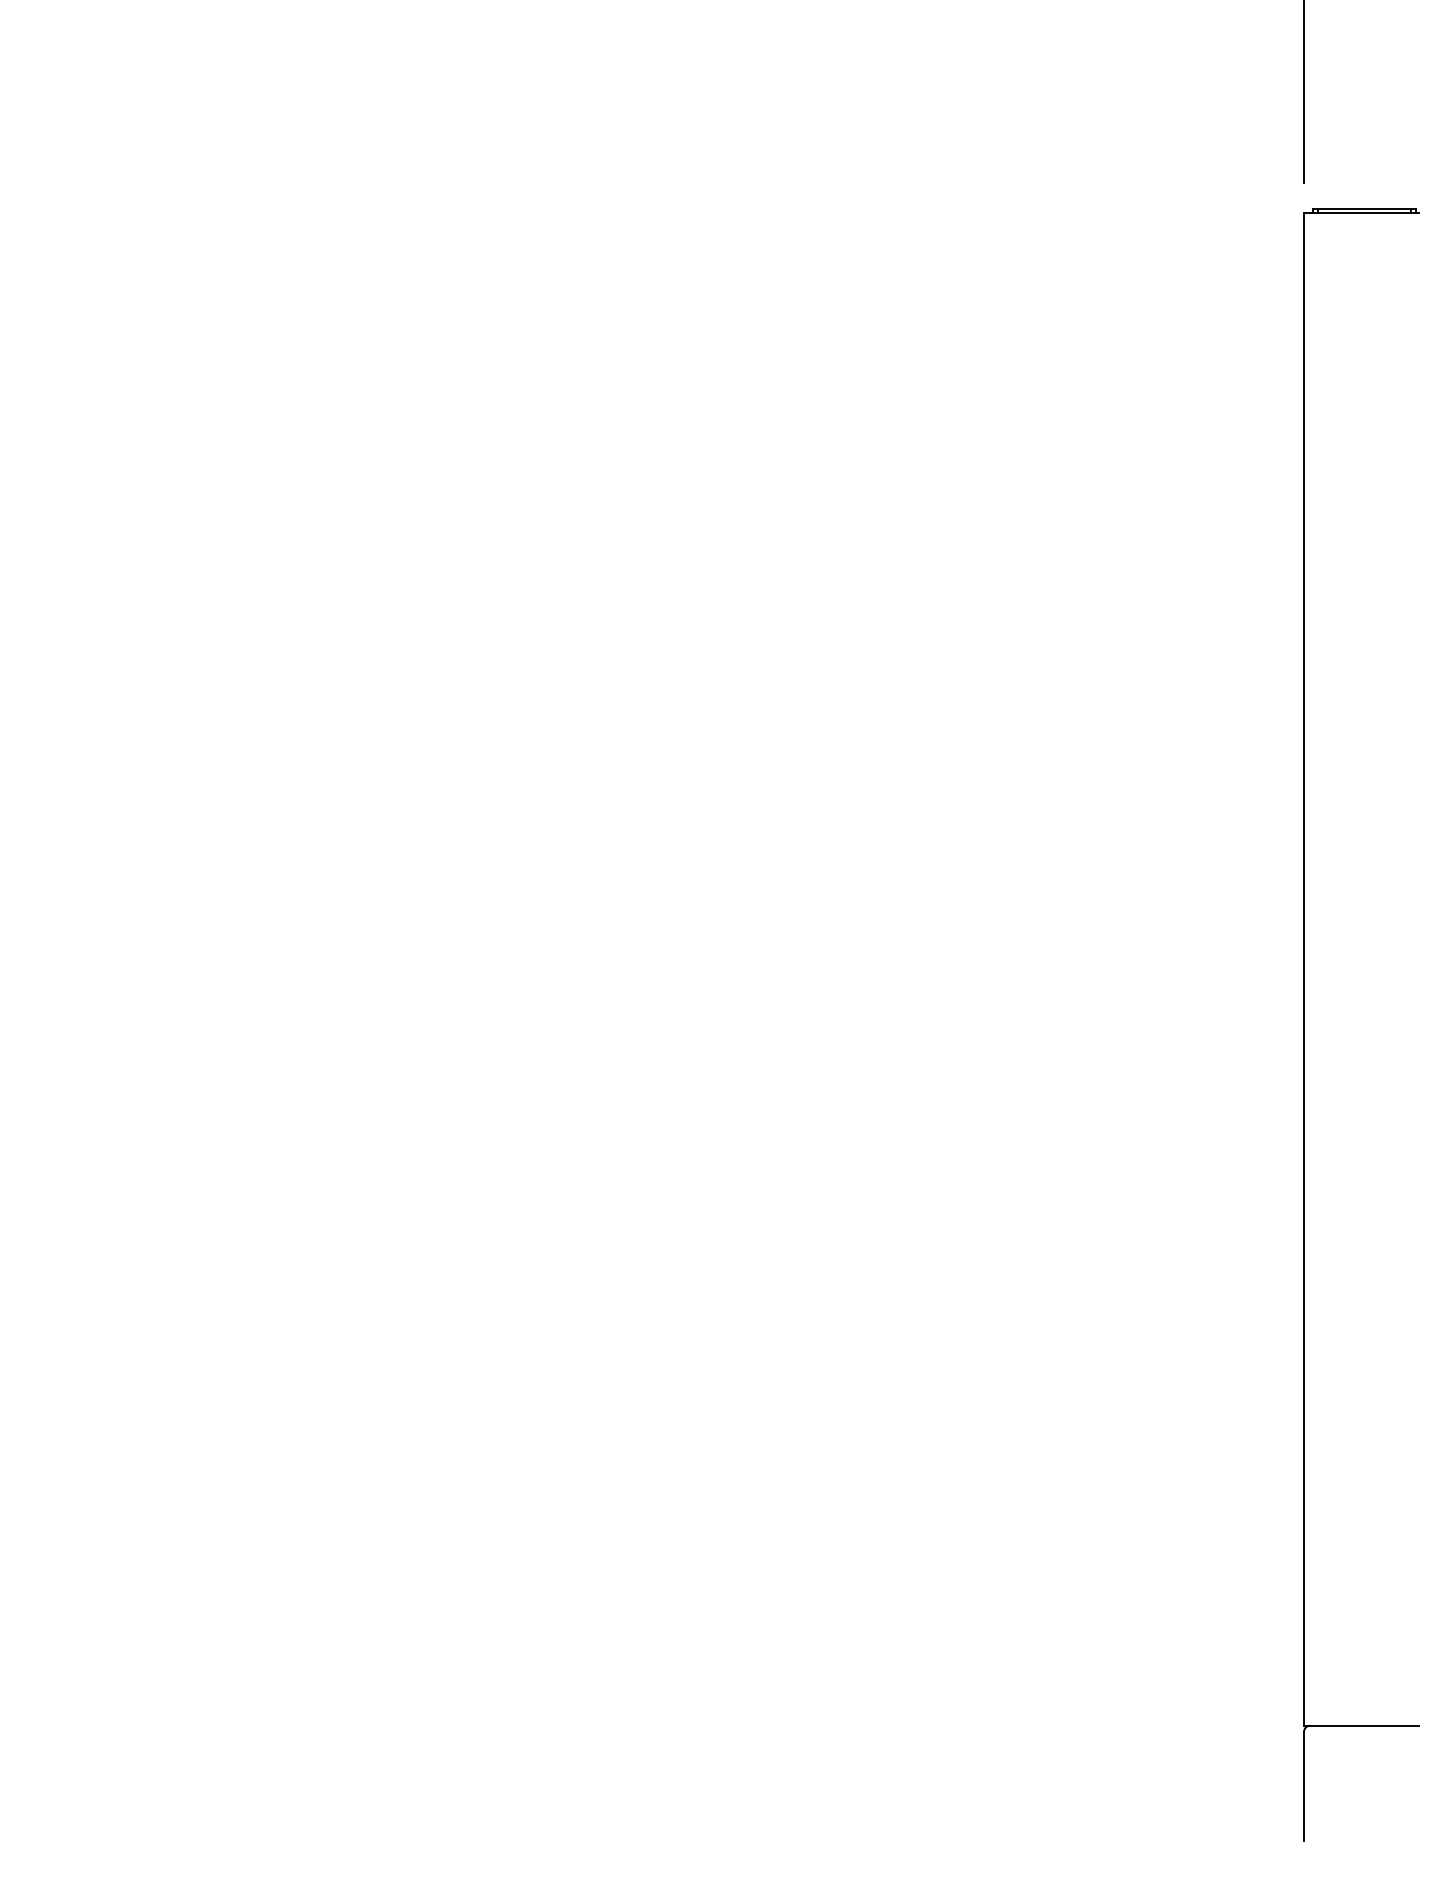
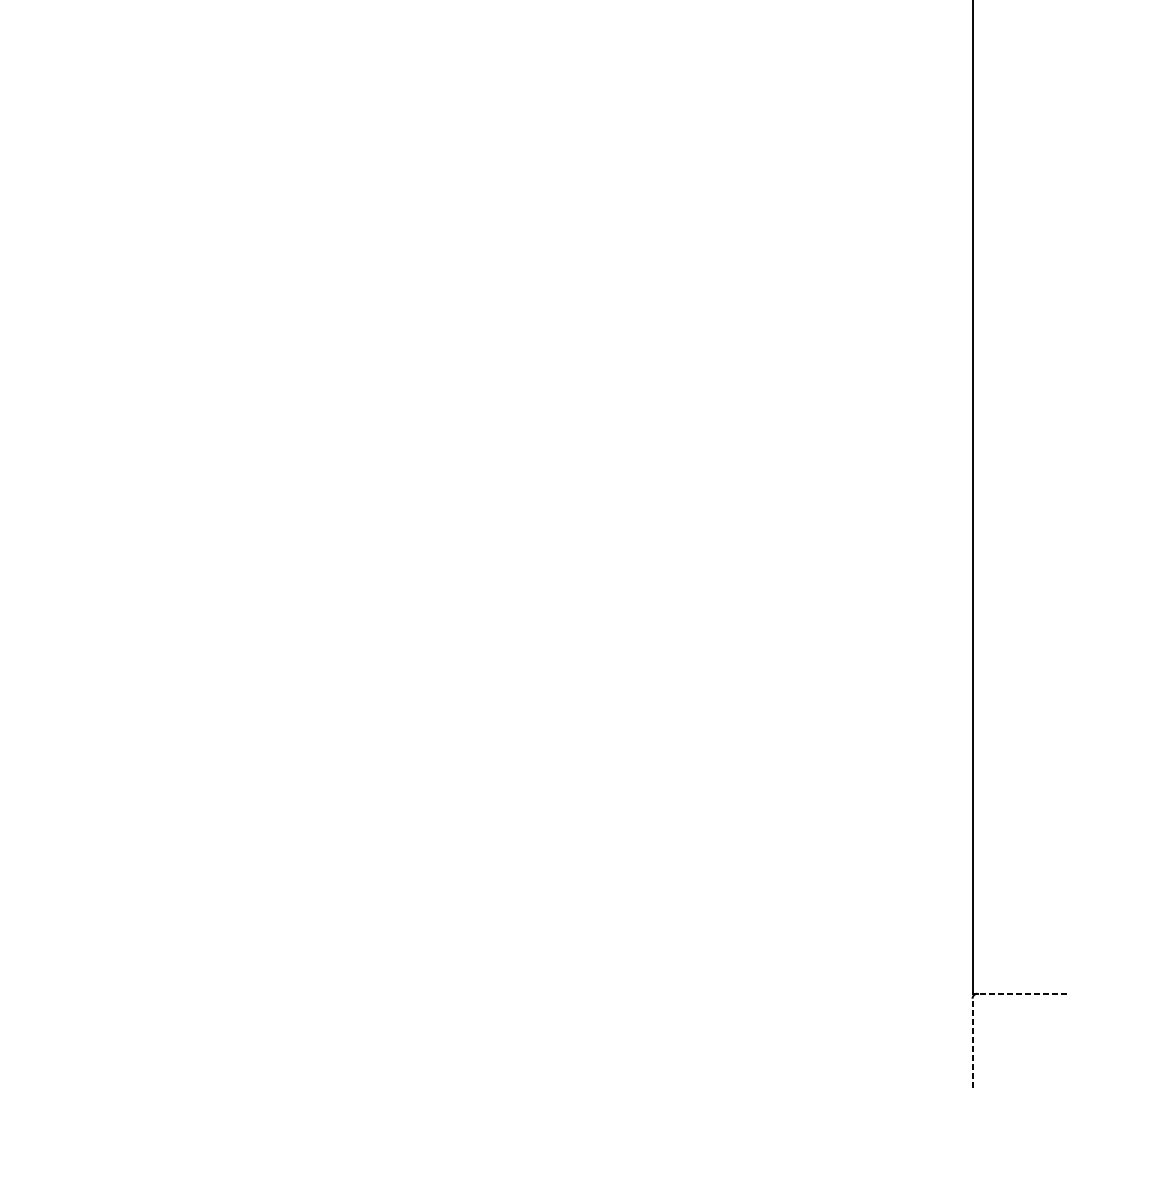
line: (1364, 1725) -> (1022, 993), solid -> dashed
line: (1304, 1785) -> (972, 1042), solid -> dashed

